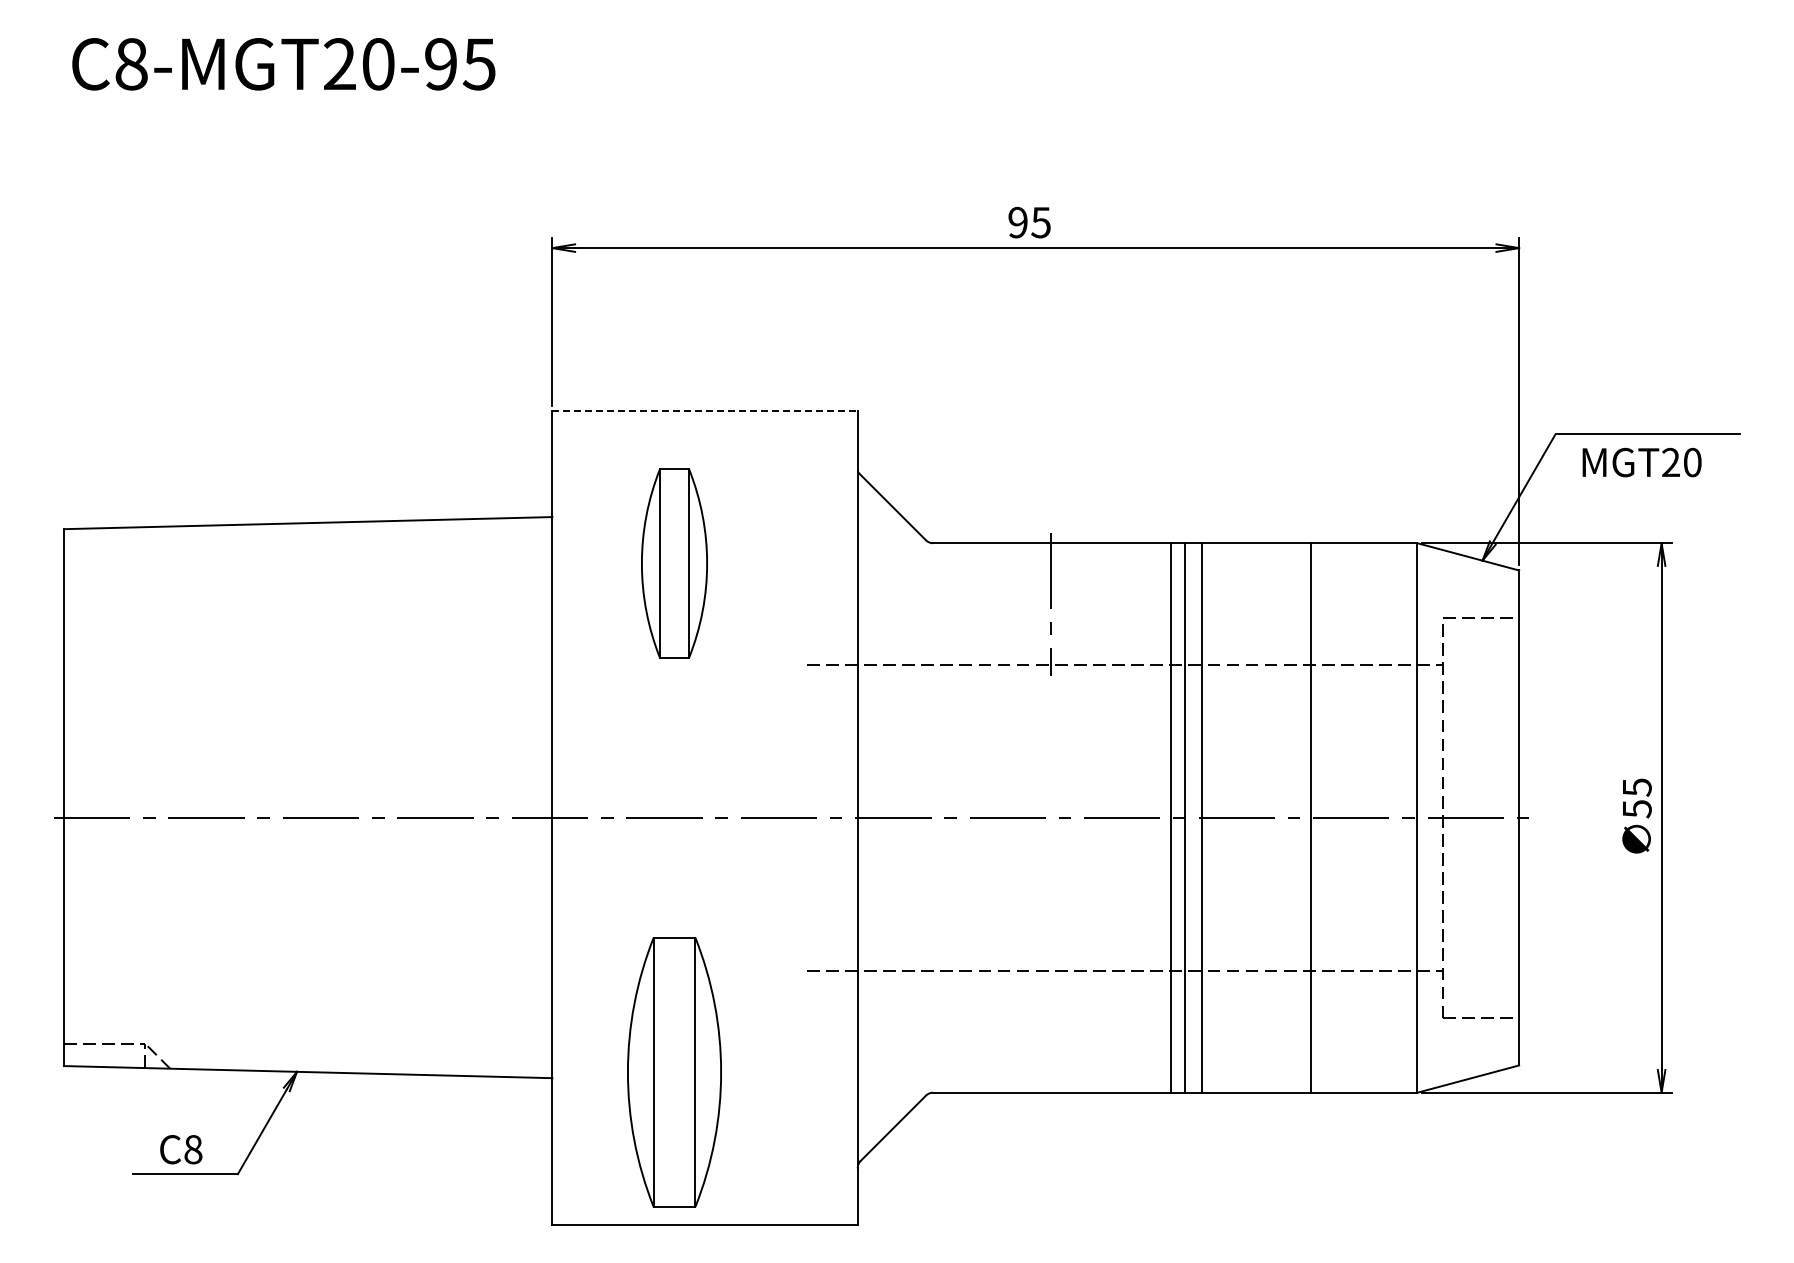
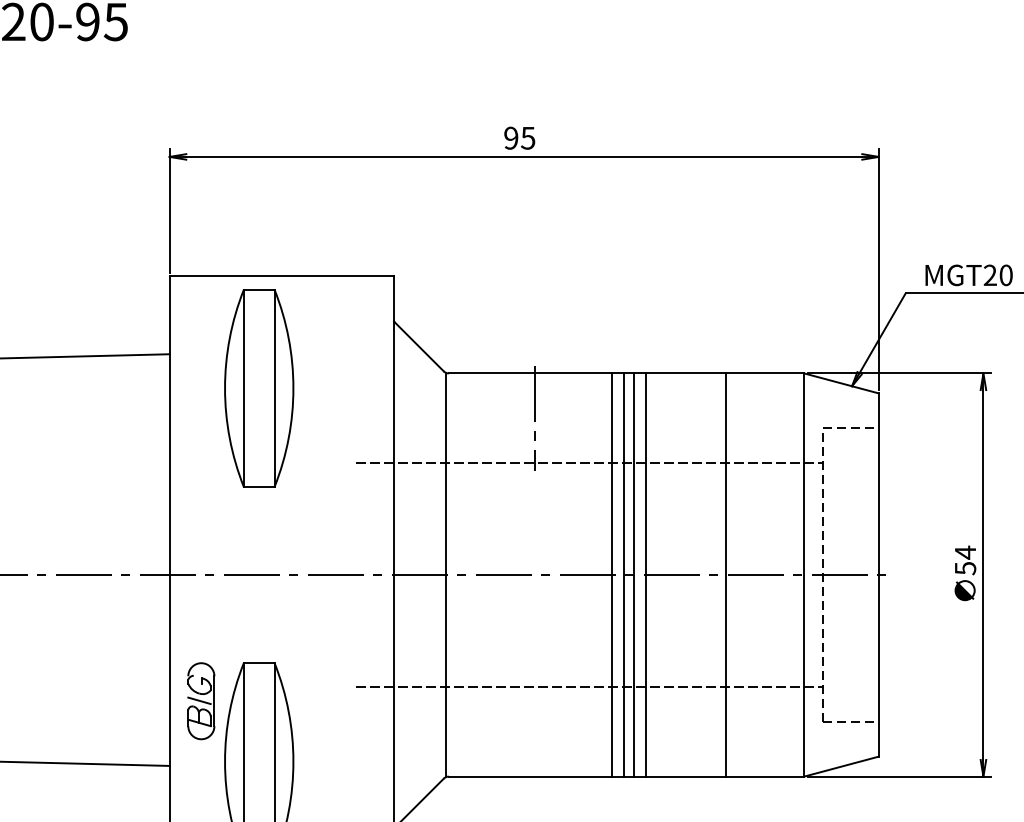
line: (705, 410) -> (281, 276), dashed -> solid
text: (1641, 462) -> (968, 275), moved
part: (674, 563) -> (259, 388), size x1.43
text: (1637, 787) -> (965, 552), 55 -> 54
line: (928, 817) -> (445, 574), added
line: (1154, 817) -> (611, 574), added
part: (595, 989) -> (201, 700), added

